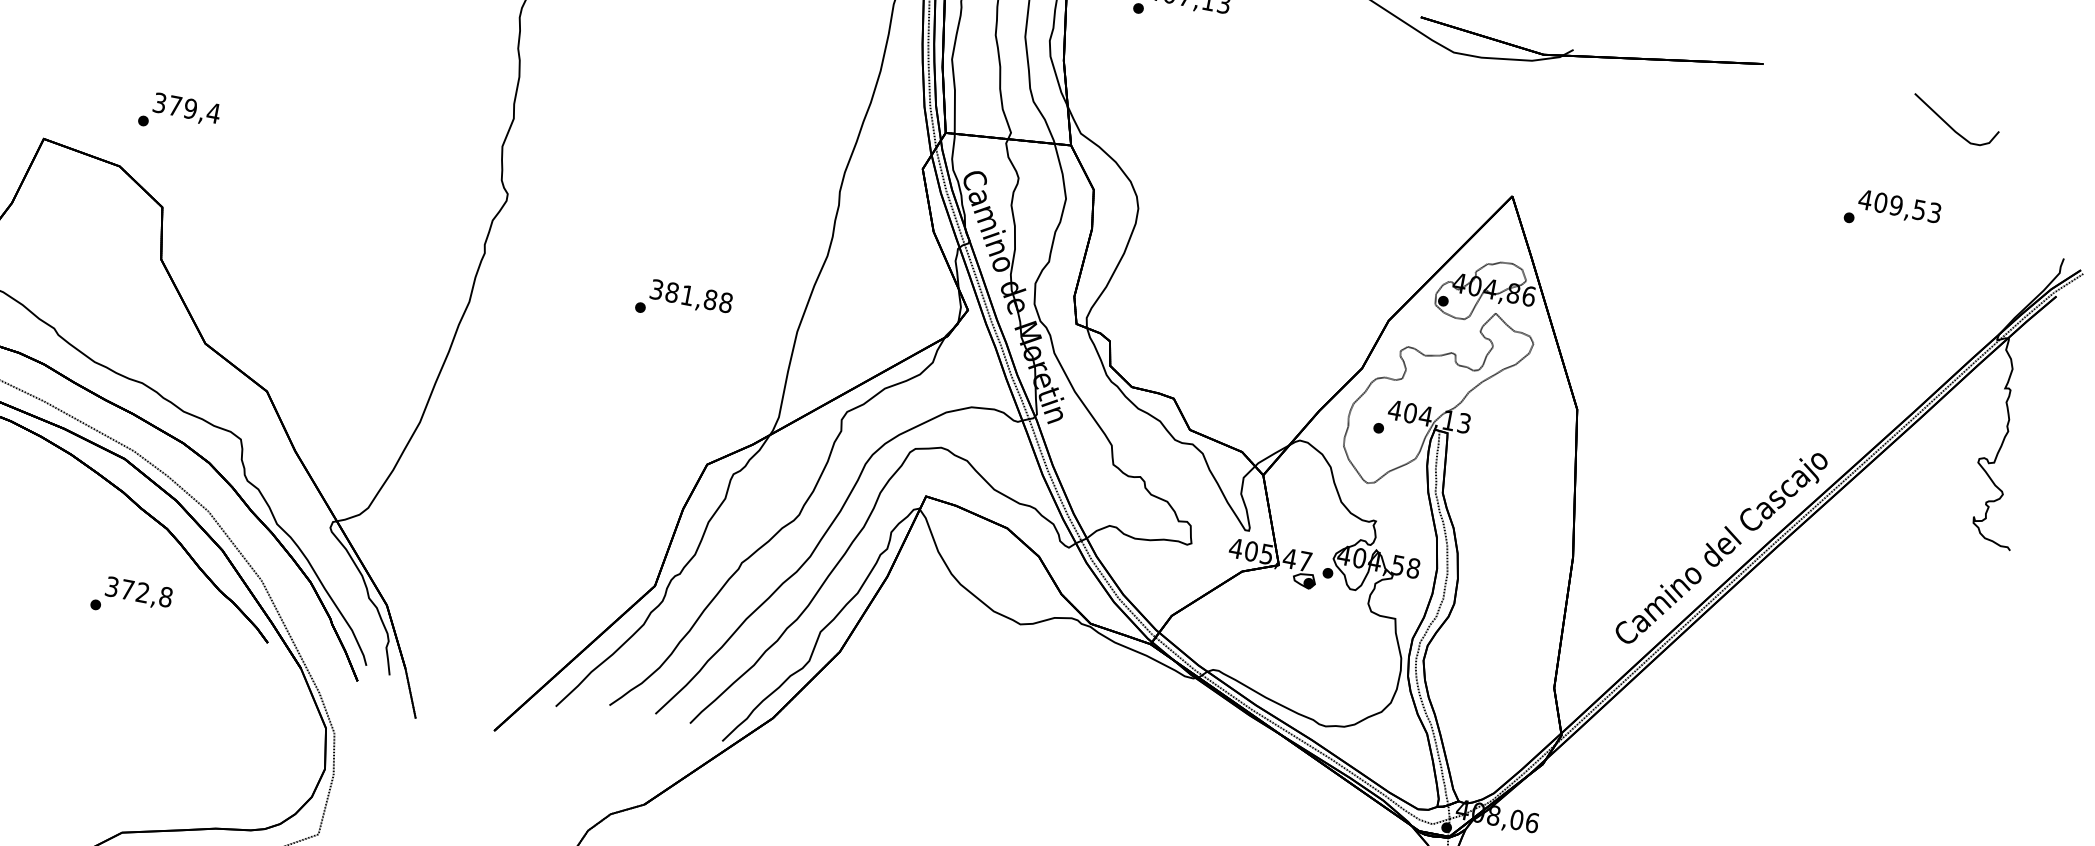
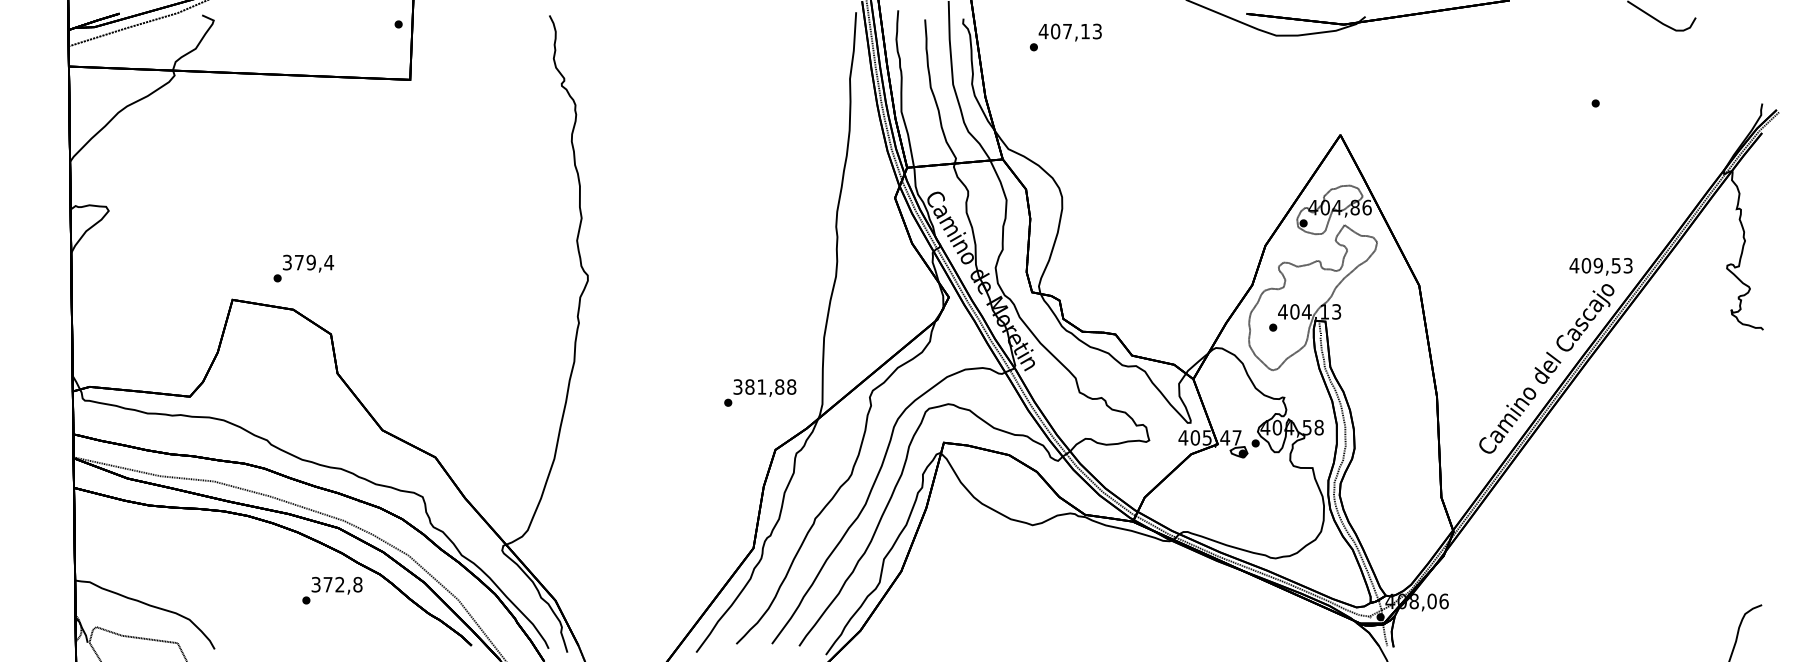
text: (179, 114) -> (303, 268), moved
text: (1898, 207) -> (1600, 266), moved
text: (684, 302) -> (760, 392), moved
text: (131, 598) -> (332, 590), moved

